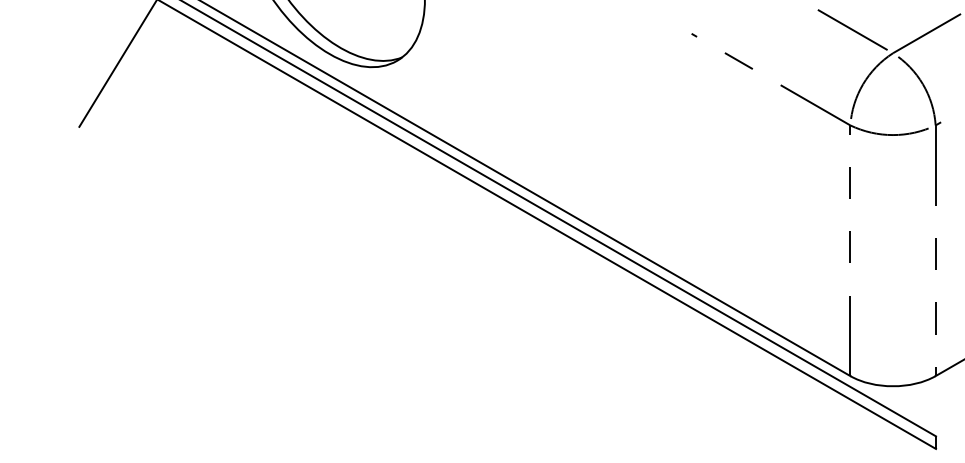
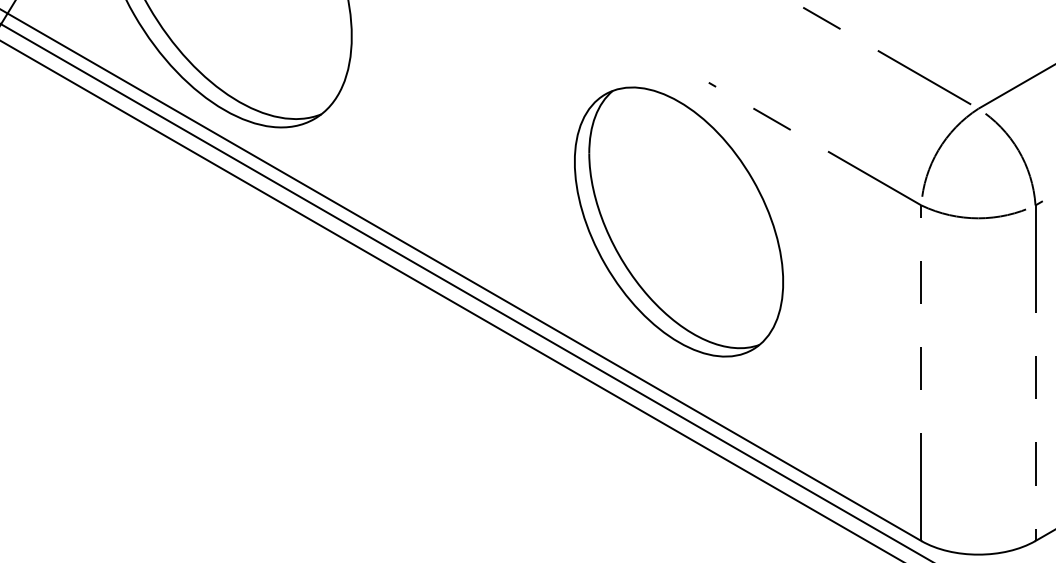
part: (669, 137) -> (679, 221), added

